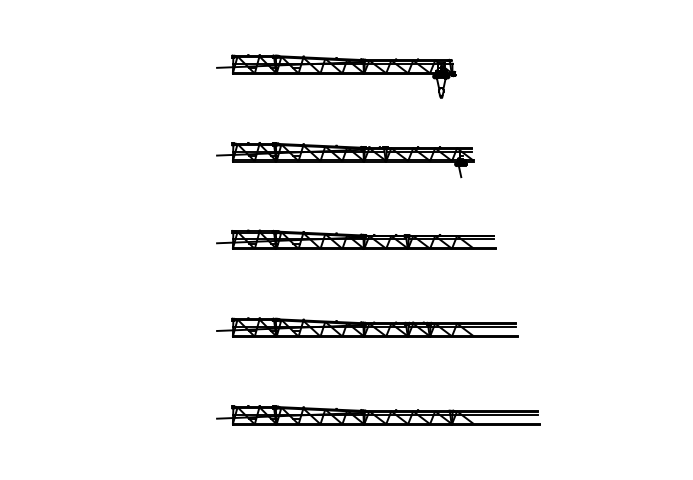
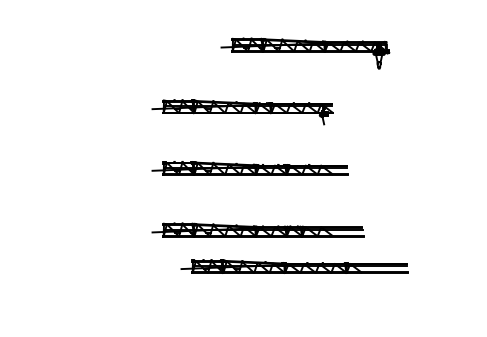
part: (336, 76) -> (305, 53), moved
part: (377, 415) -> (294, 266), moved

